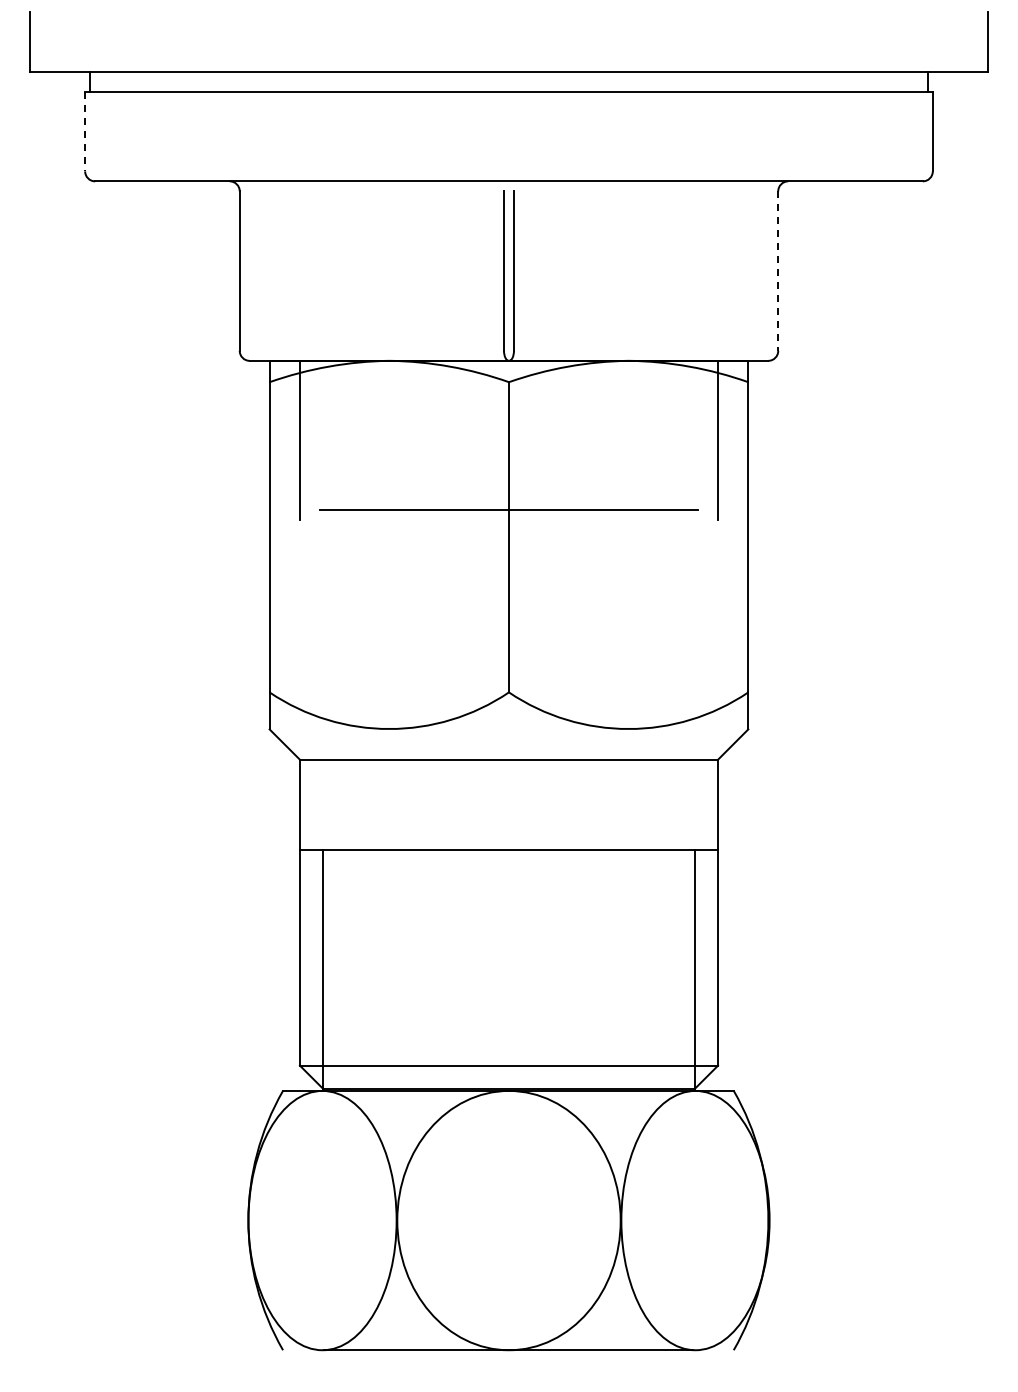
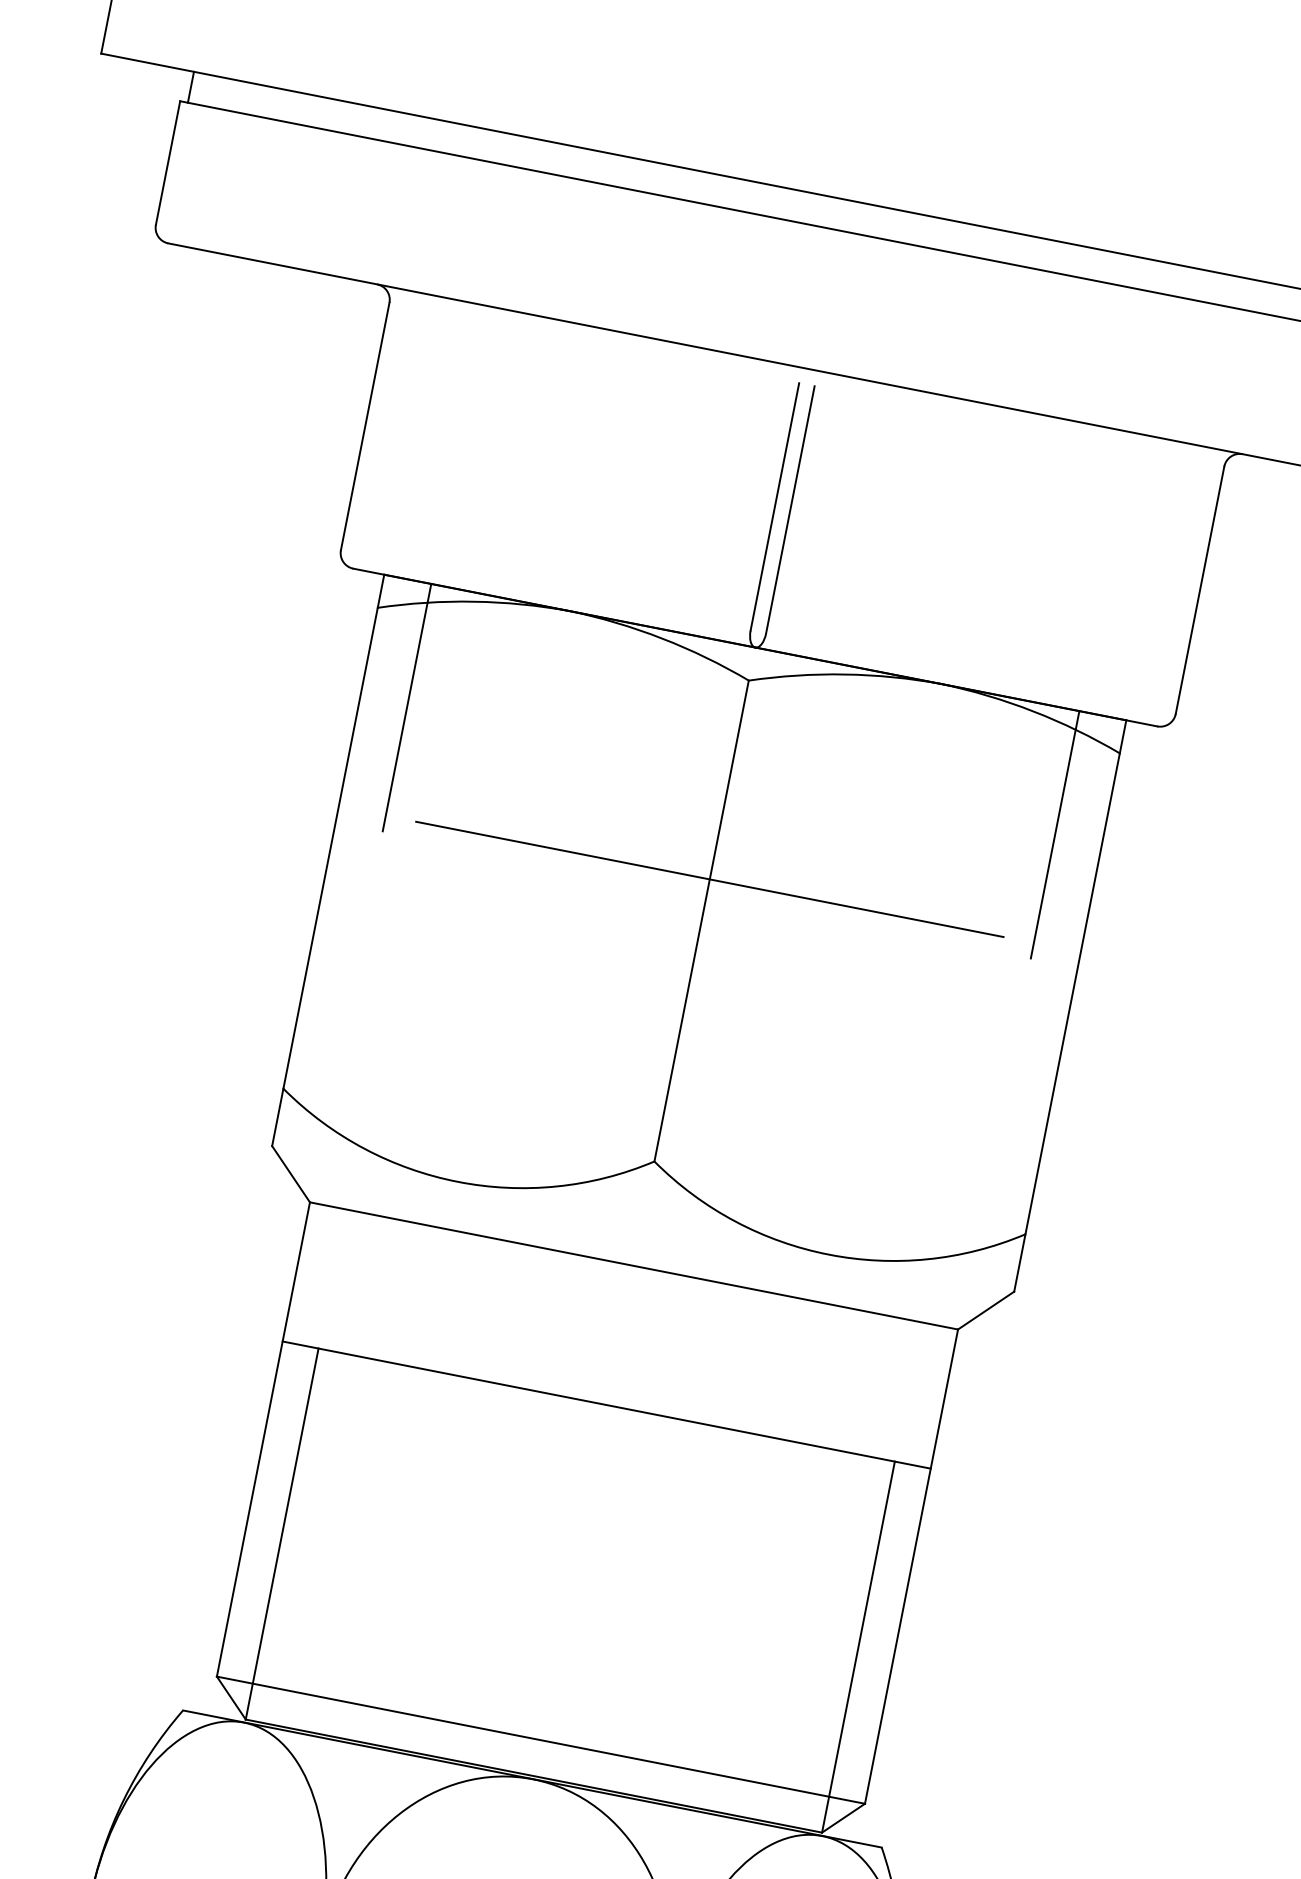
line: (85, 131) -> (168, 163), dashed -> solid
line: (778, 271) -> (1200, 590), dashed -> solid

